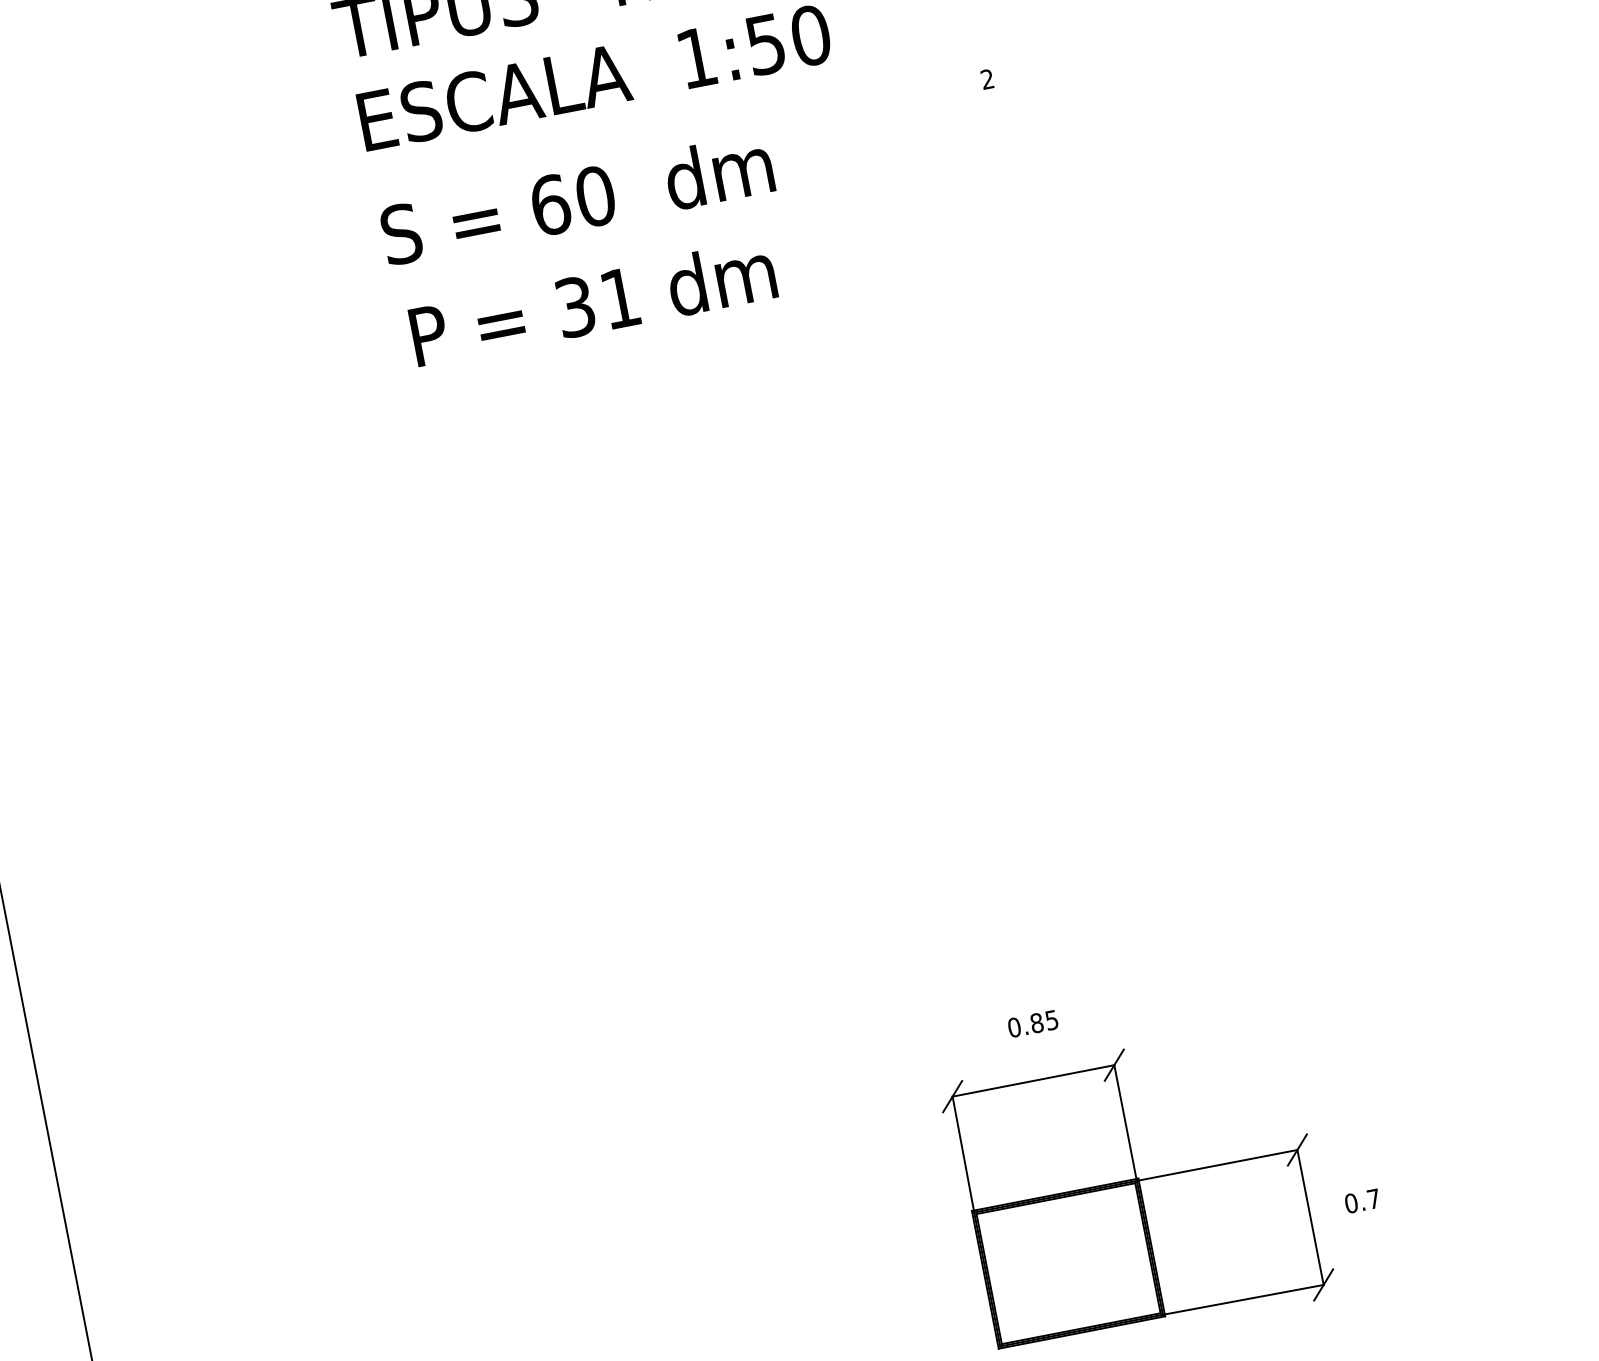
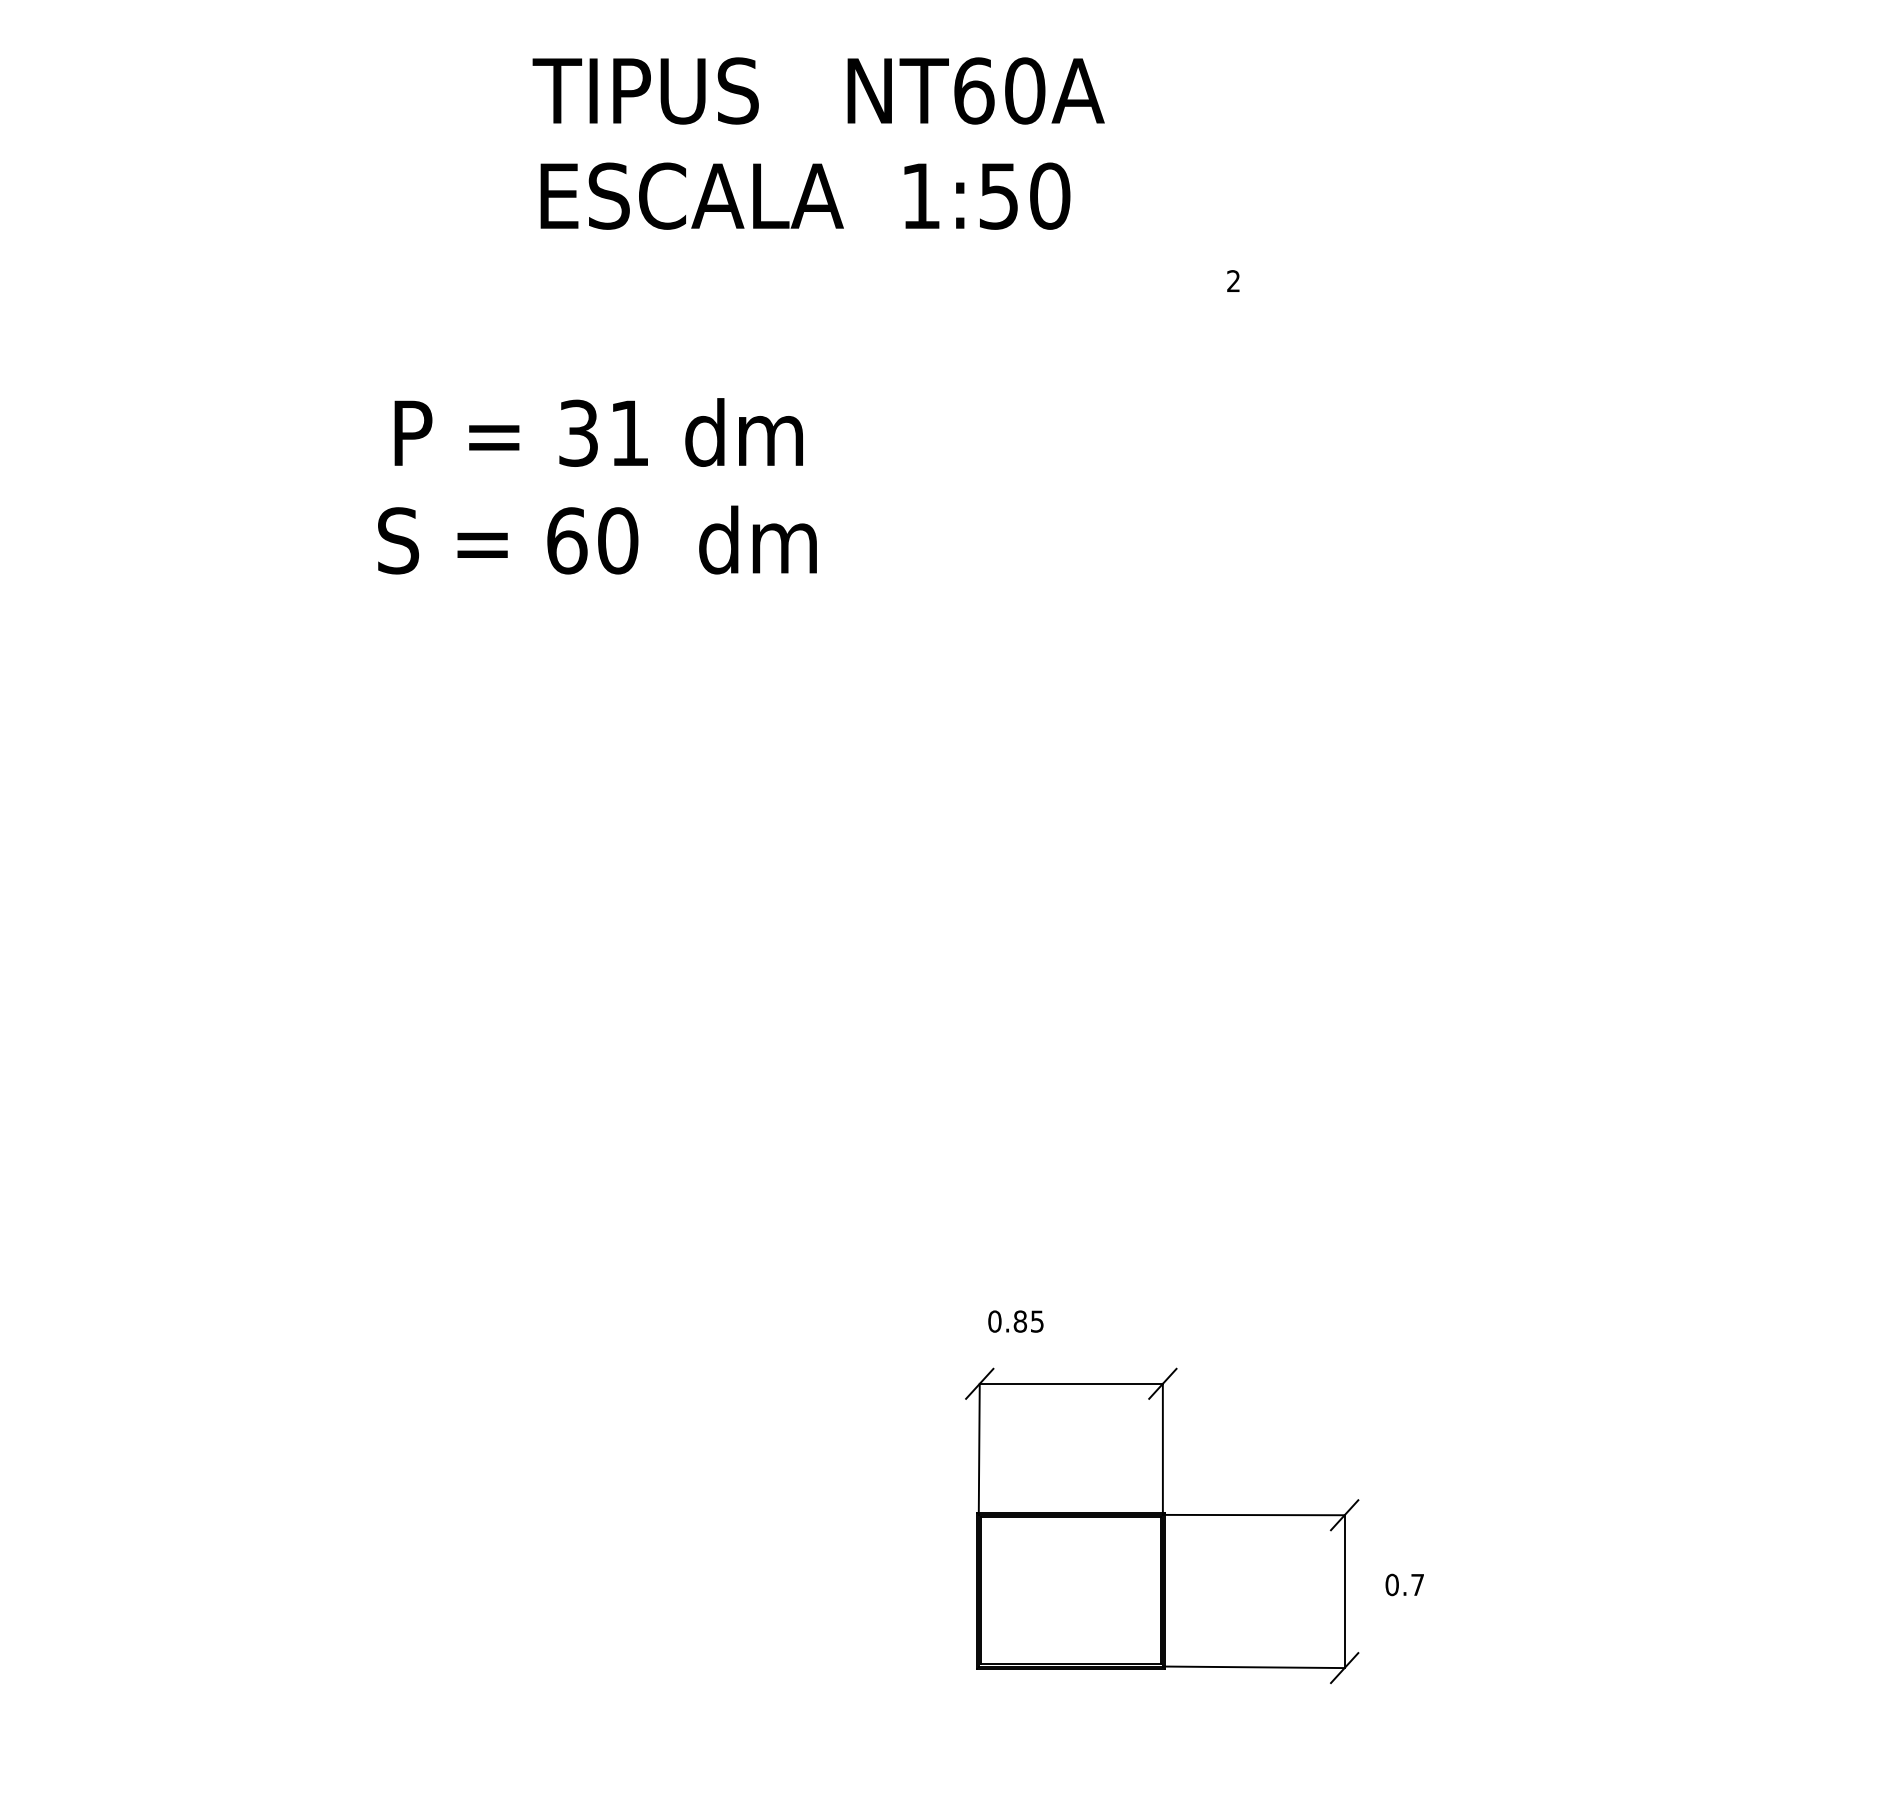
text: (577, 198) -> (597, 539), moved
text: (592, 302) -> (598, 432), moved
text: (1032, 1023) -> (1015, 1321), moved

